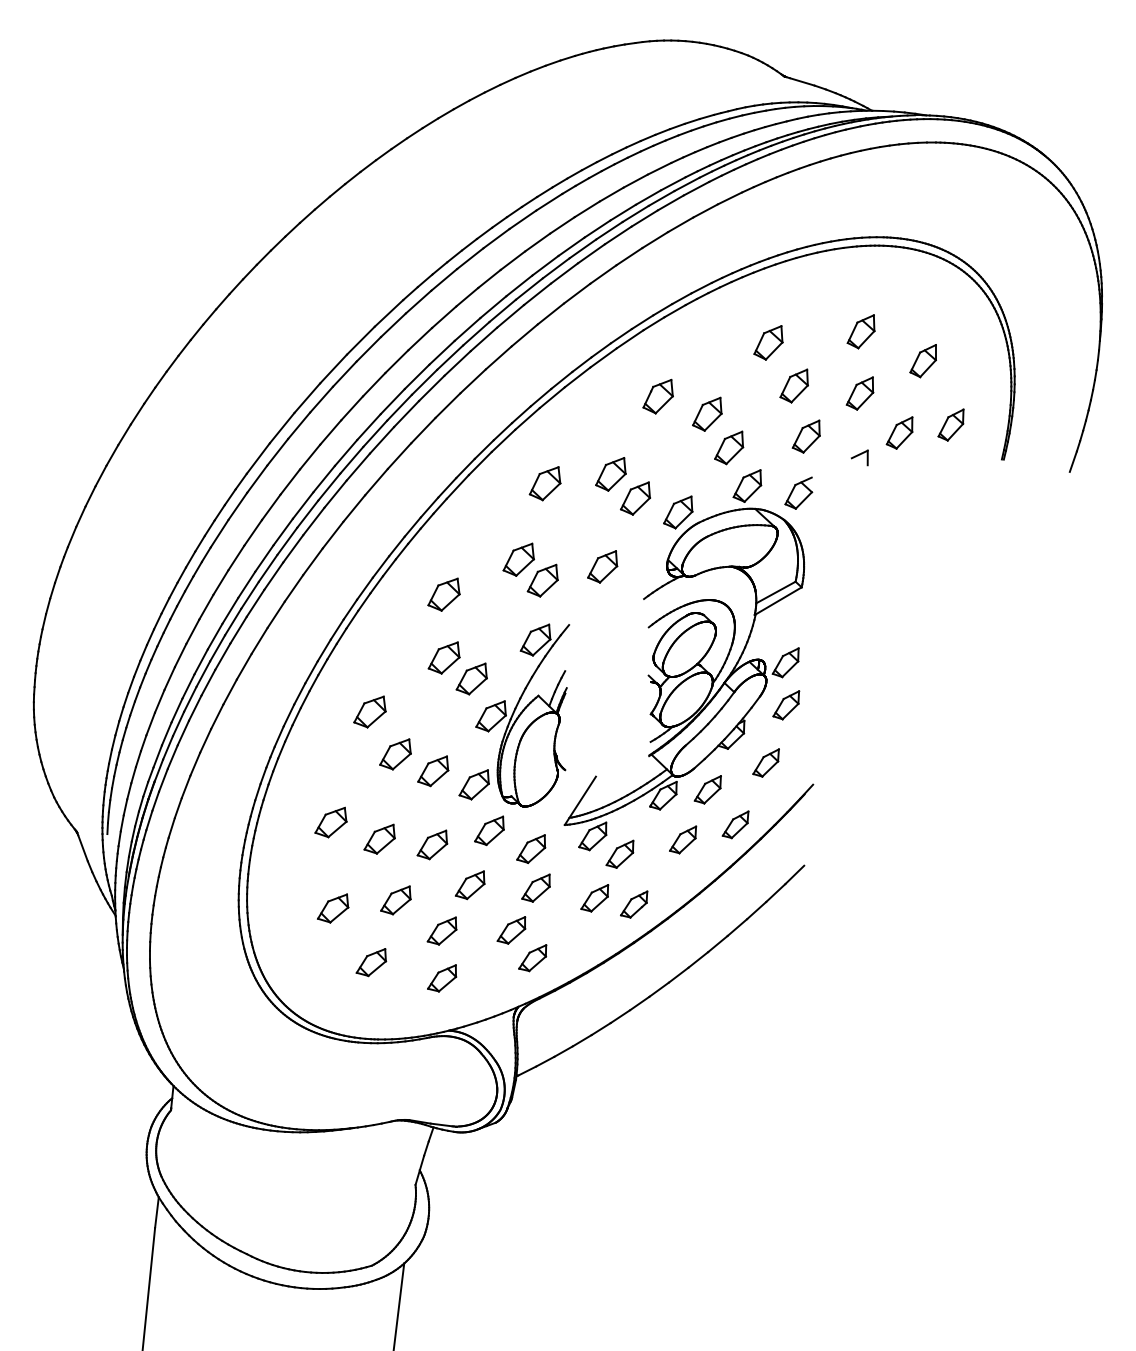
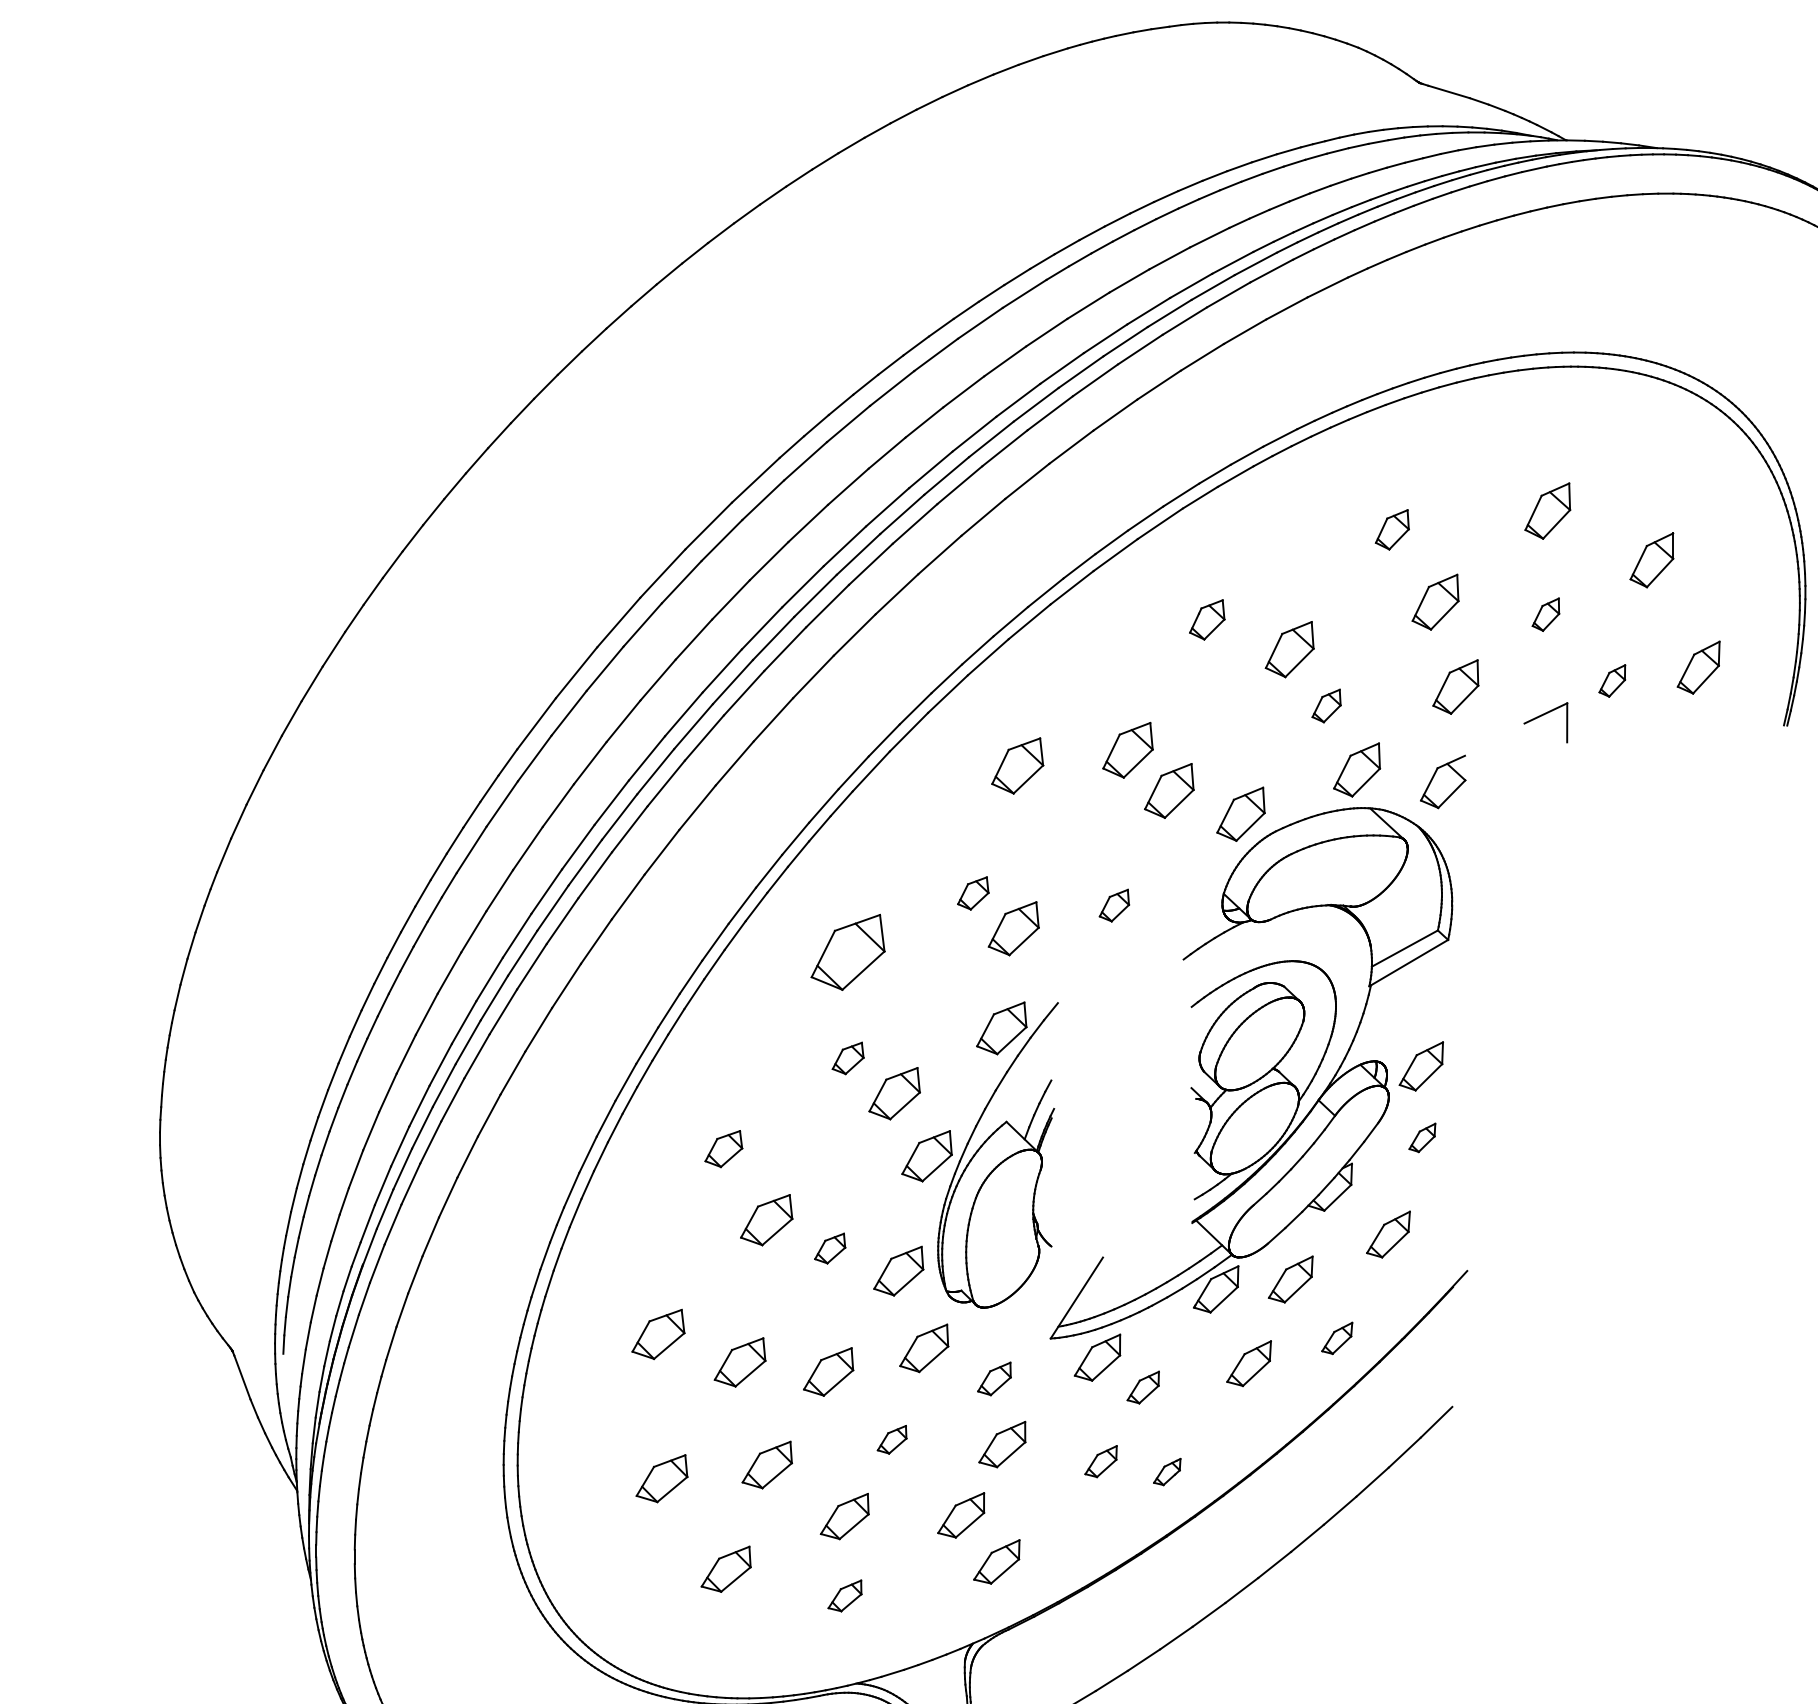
part: (768, 342) -> (1392, 529), size x0.7
part: (859, 393) -> (1545, 614), size x0.6
part: (657, 396) -> (1206, 619), size x0.7
part: (899, 432) -> (1612, 680), size x0.6
part: (729, 447) -> (1327, 705), size x0.6
part: (859, 457) -> (1545, 722), size x1.6
part: (518, 559) -> (973, 893), size x0.6
part: (602, 566) -> (1113, 904), size x0.6
part: (443, 594) -> (847, 951), size x1.4
part: (443, 657) -> (847, 1057), size x0.6
part: (786, 705) -> (1422, 1138), size x0.6
part: (369, 711) -> (723, 1148), size x0.7
part: (433, 771) -> (830, 1248), size x0.6
part: (735, 824) -> (1337, 1337), size x0.7
part: (531, 848) -> (994, 1377), size x0.7
part: (619, 853) -> (1142, 1386), size x0.7
part: (470, 885) -> (892, 1440), size x0.6
part: (594, 898) -> (1100, 1461), size x0.7
part: (634, 904) -> (1167, 1471), size x0.6
part: (442, 978) -> (845, 1596), size x0.7

